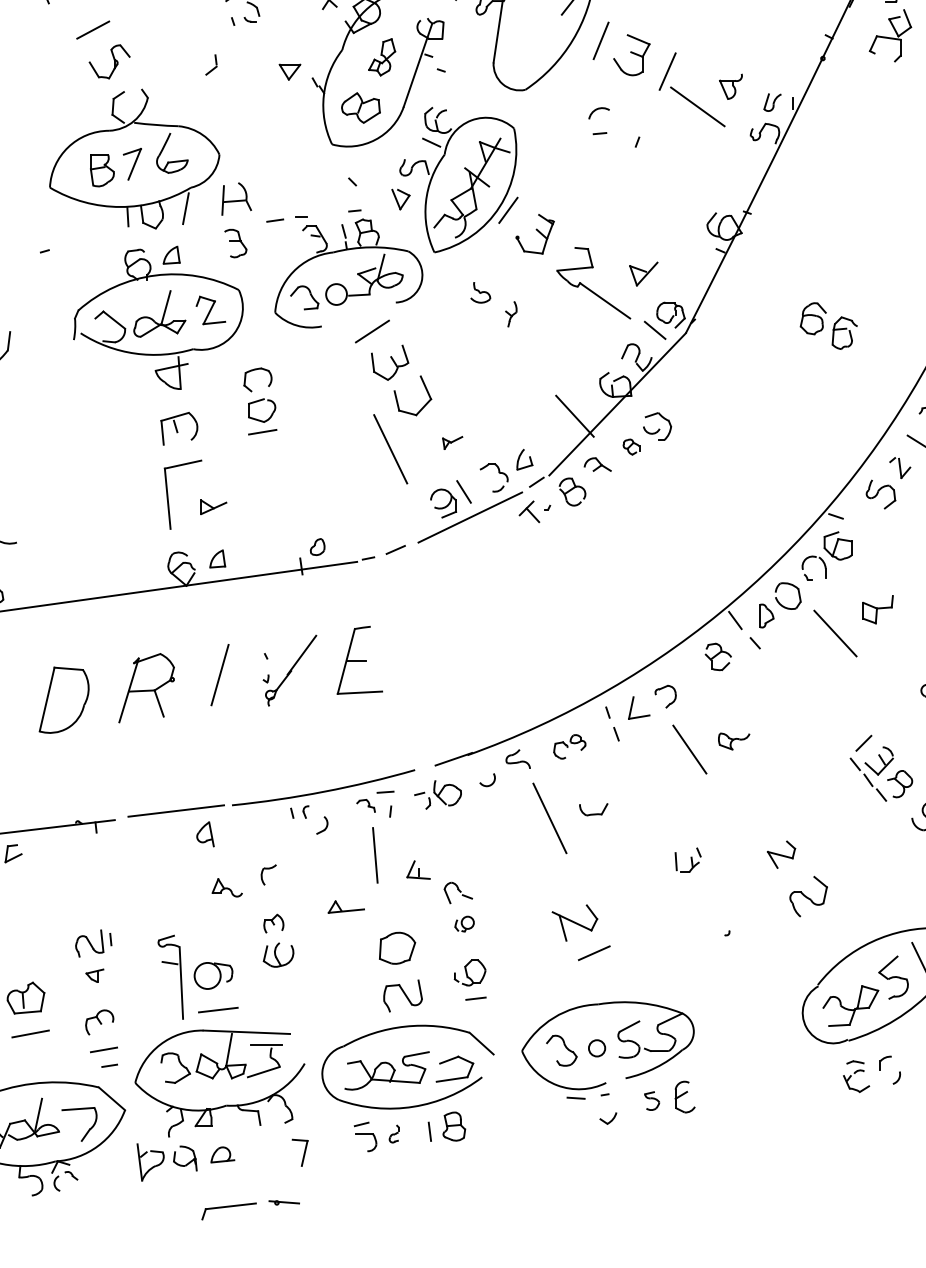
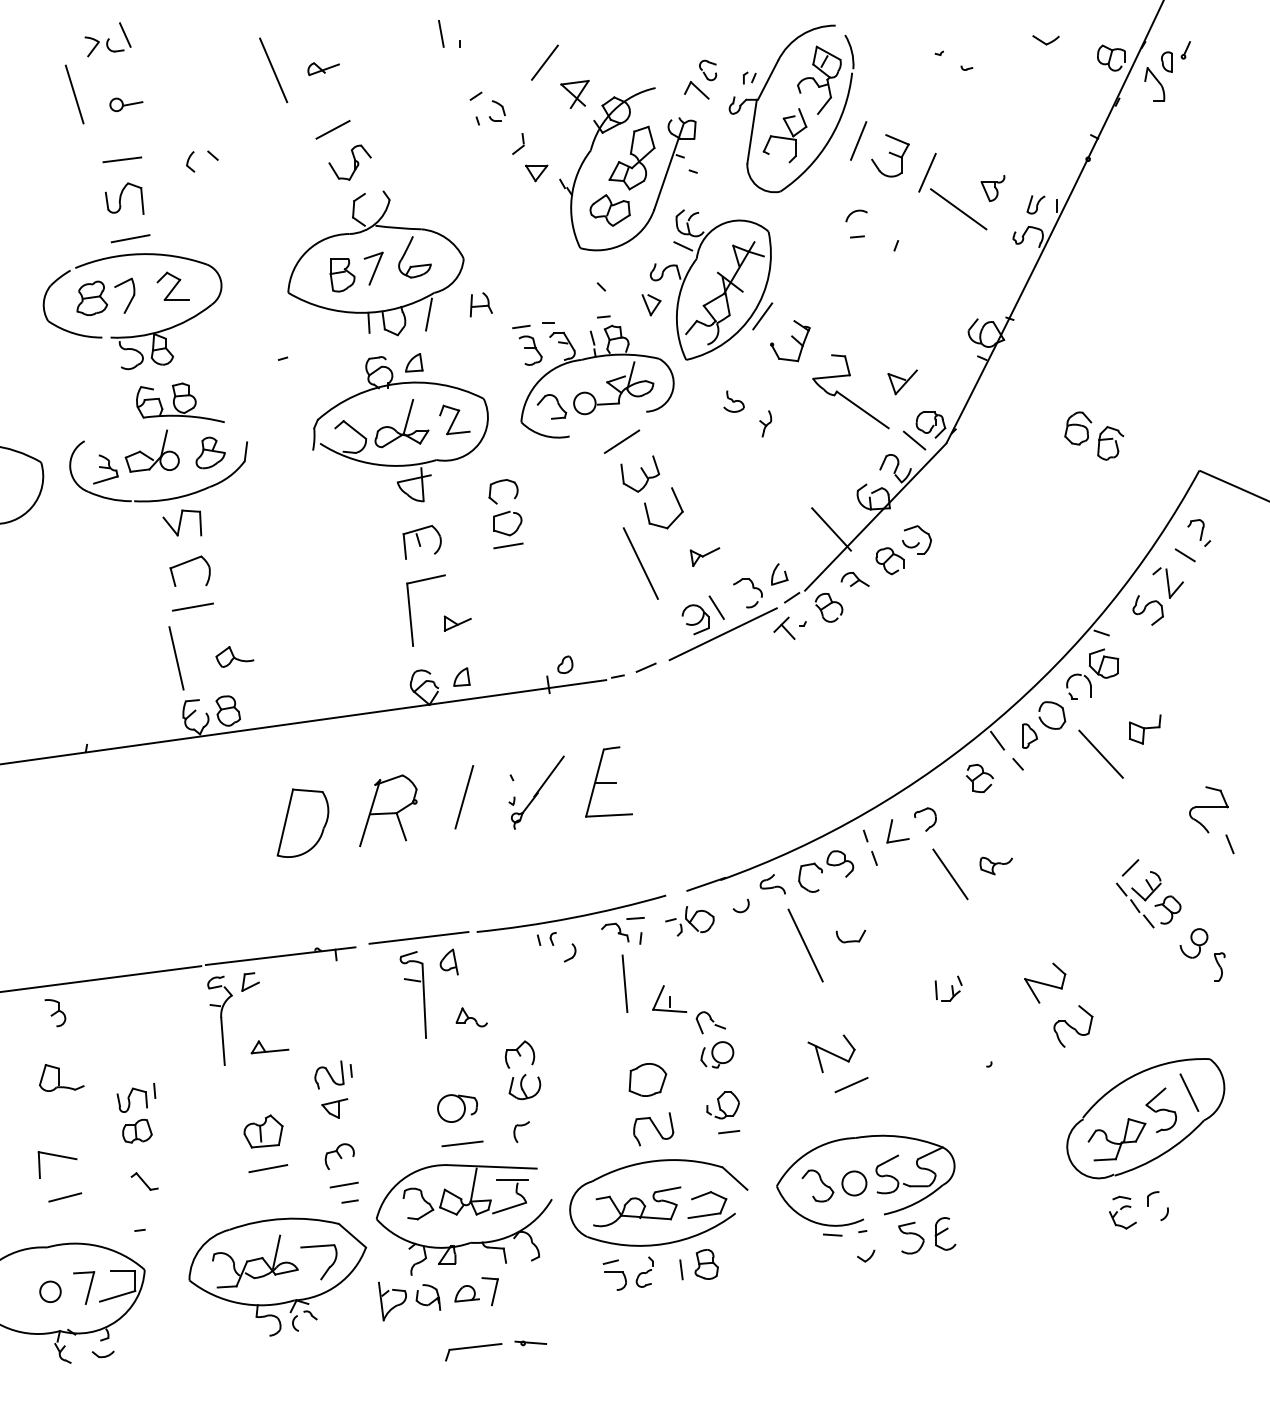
part: (889, 35) -> (784, 135), moved
part: (381, 56) -> (631, 157), size x1.67
part: (211, 64) -> (518, 143), moved
part: (235, 198) -> (480, 304), size x0.71
part: (235, 243) -> (530, 350), moved
part: (452, 442) -> (704, 556), size x1.43
part: (630, 447) -> (889, 561), size x1.67
part: (899, 467) -> (1167, 582), size x1.43
part: (570, 746) -> (826, 871), size x1.67
part: (366, 805) -> (615, 932), size x1.43
part: (781, 854) -> (1045, 982), size x1.43
part: (418, 869) -> (669, 998), size x1.43
part: (268, 874) -> (521, 1131), moved
part: (345, 907) -> (269, 1047), moved
part: (273, 923) -> (519, 1054), size x1.43
part: (464, 923) -> (717, 1054), size x1.67
part: (179, 972) -> (422, 990), moved
part: (94, 975) -> (334, 1108), size x1.43
circle: (597, 1048) -> (854, 1183), size x1.43
part: (652, 1100) -> (911, 1237), size x1.67
part: (394, 1133) -> (644, 1271), size x1.67
part: (299, 1152) -> (489, 1291), moved

